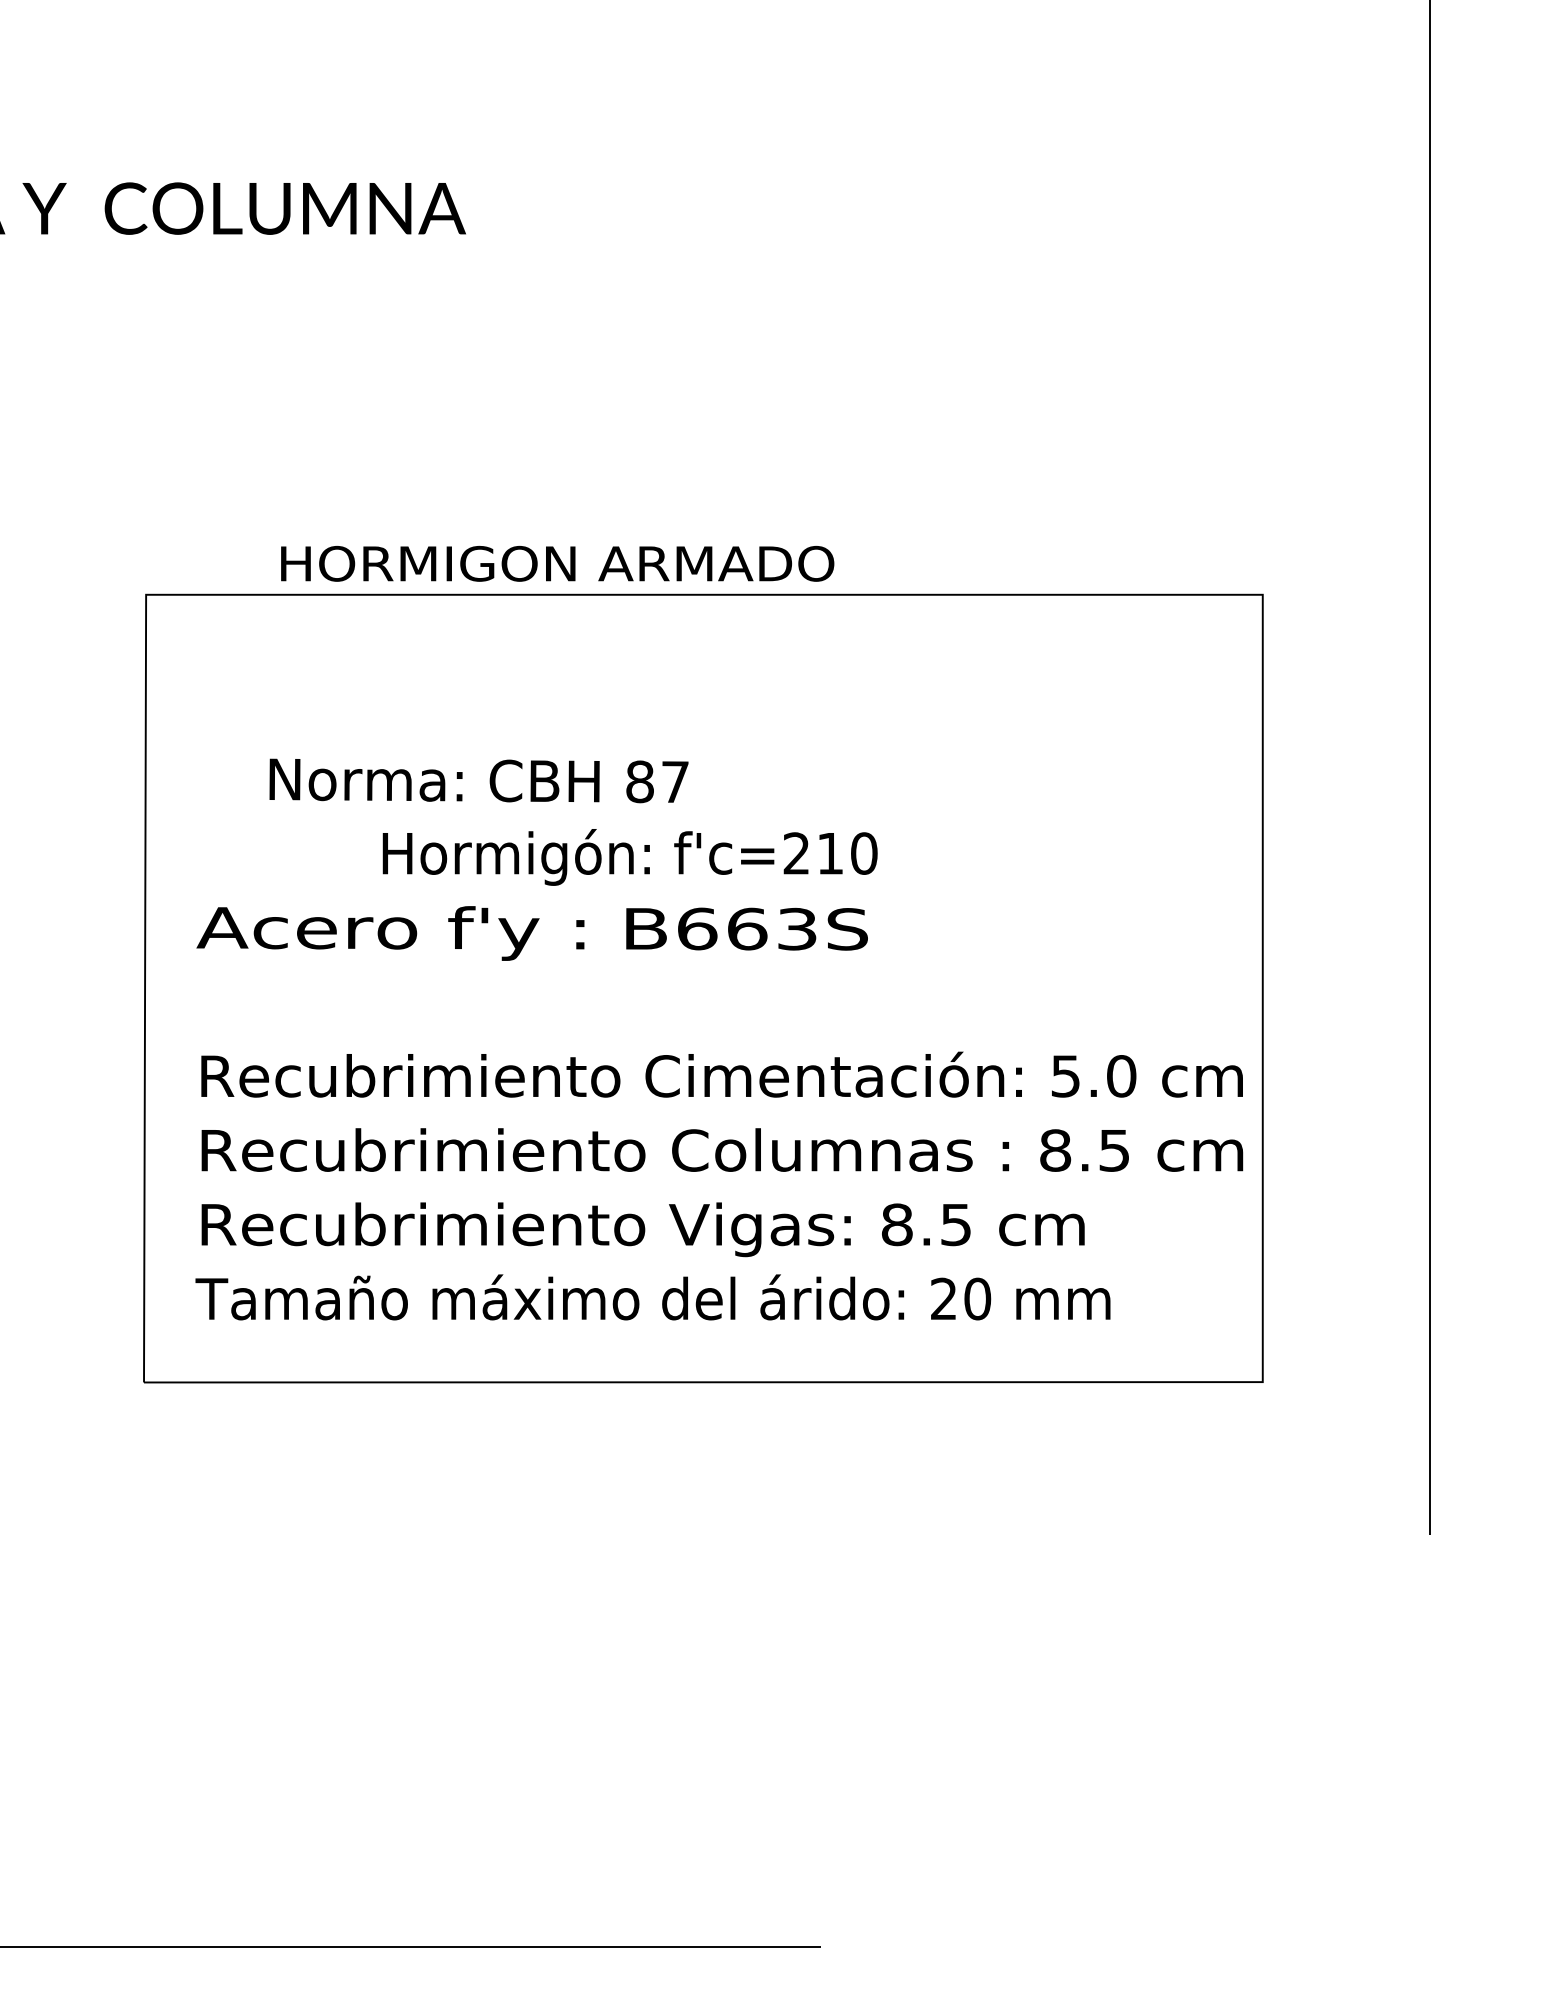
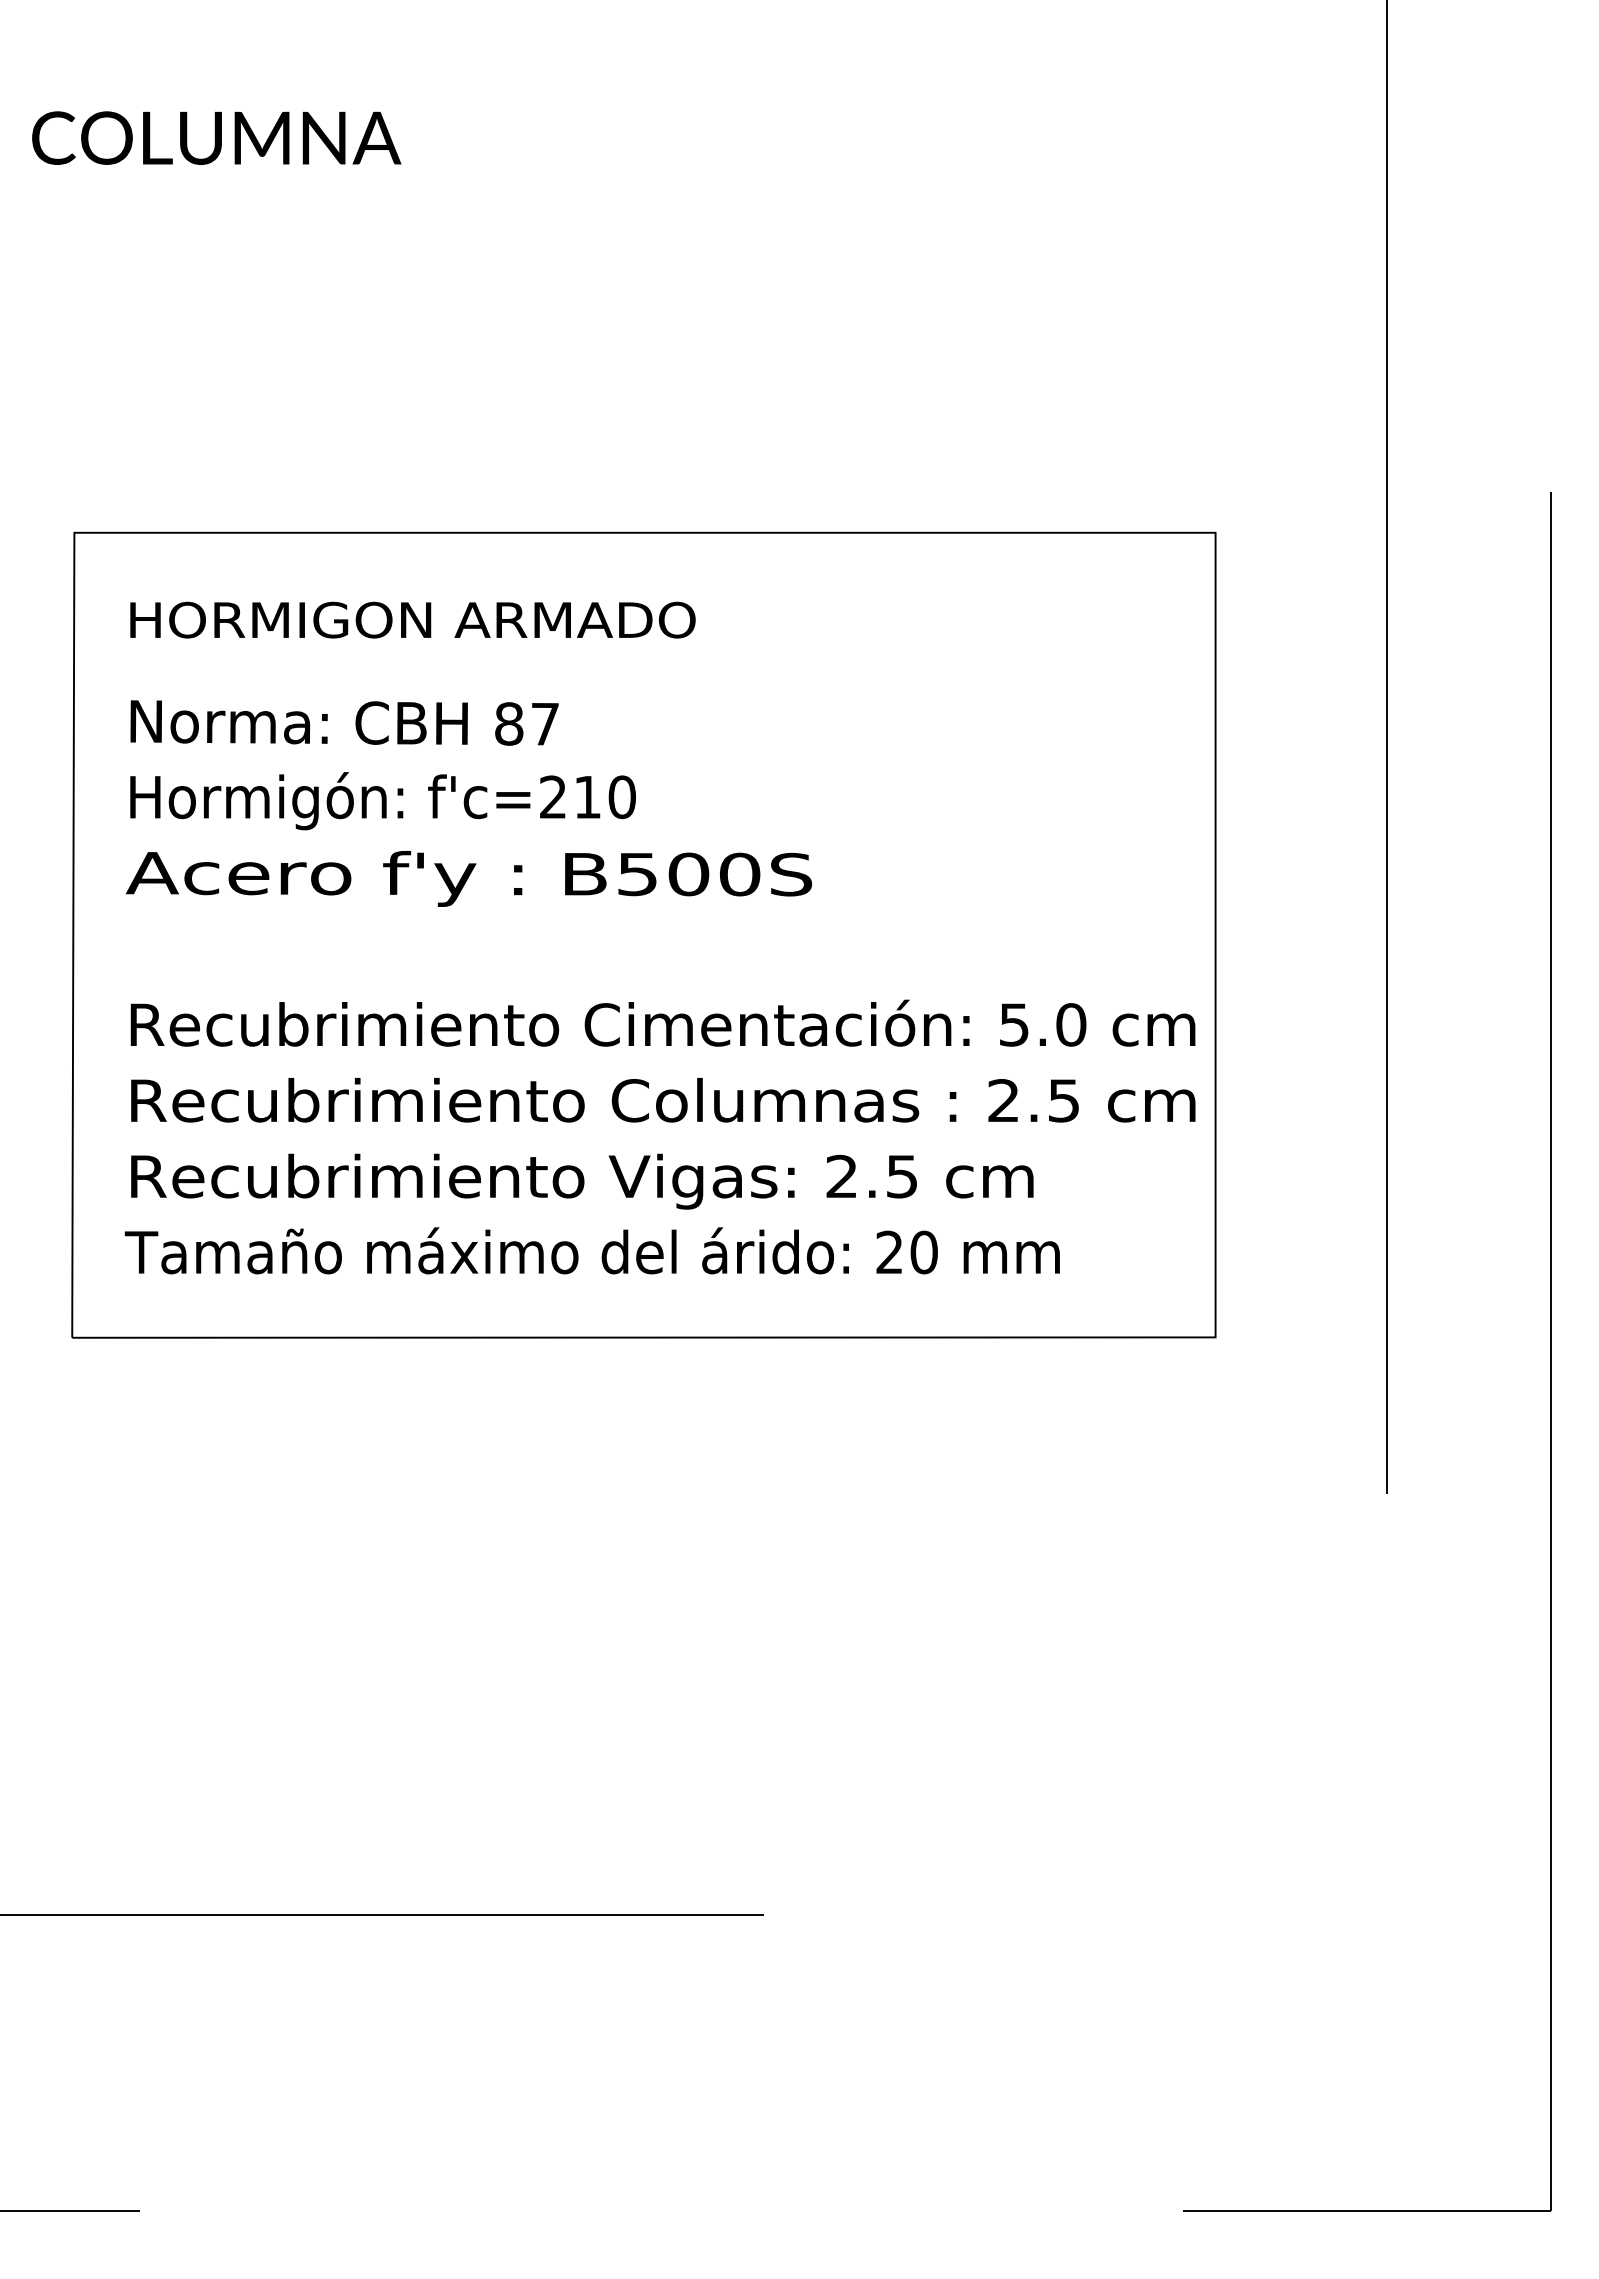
text: (557, 563) -> (412, 619), moved
text: (478, 780) -> (344, 722), moved
text: (629, 857) -> (382, 801), moved
text: (748, 929) -> (689, 874), B663S -> B500S
text: (1055, 1150) -> (1003, 1100), 8.5 -> 2.5
text: (896, 1224) -> (841, 1176), 8.5 -> 2.5

